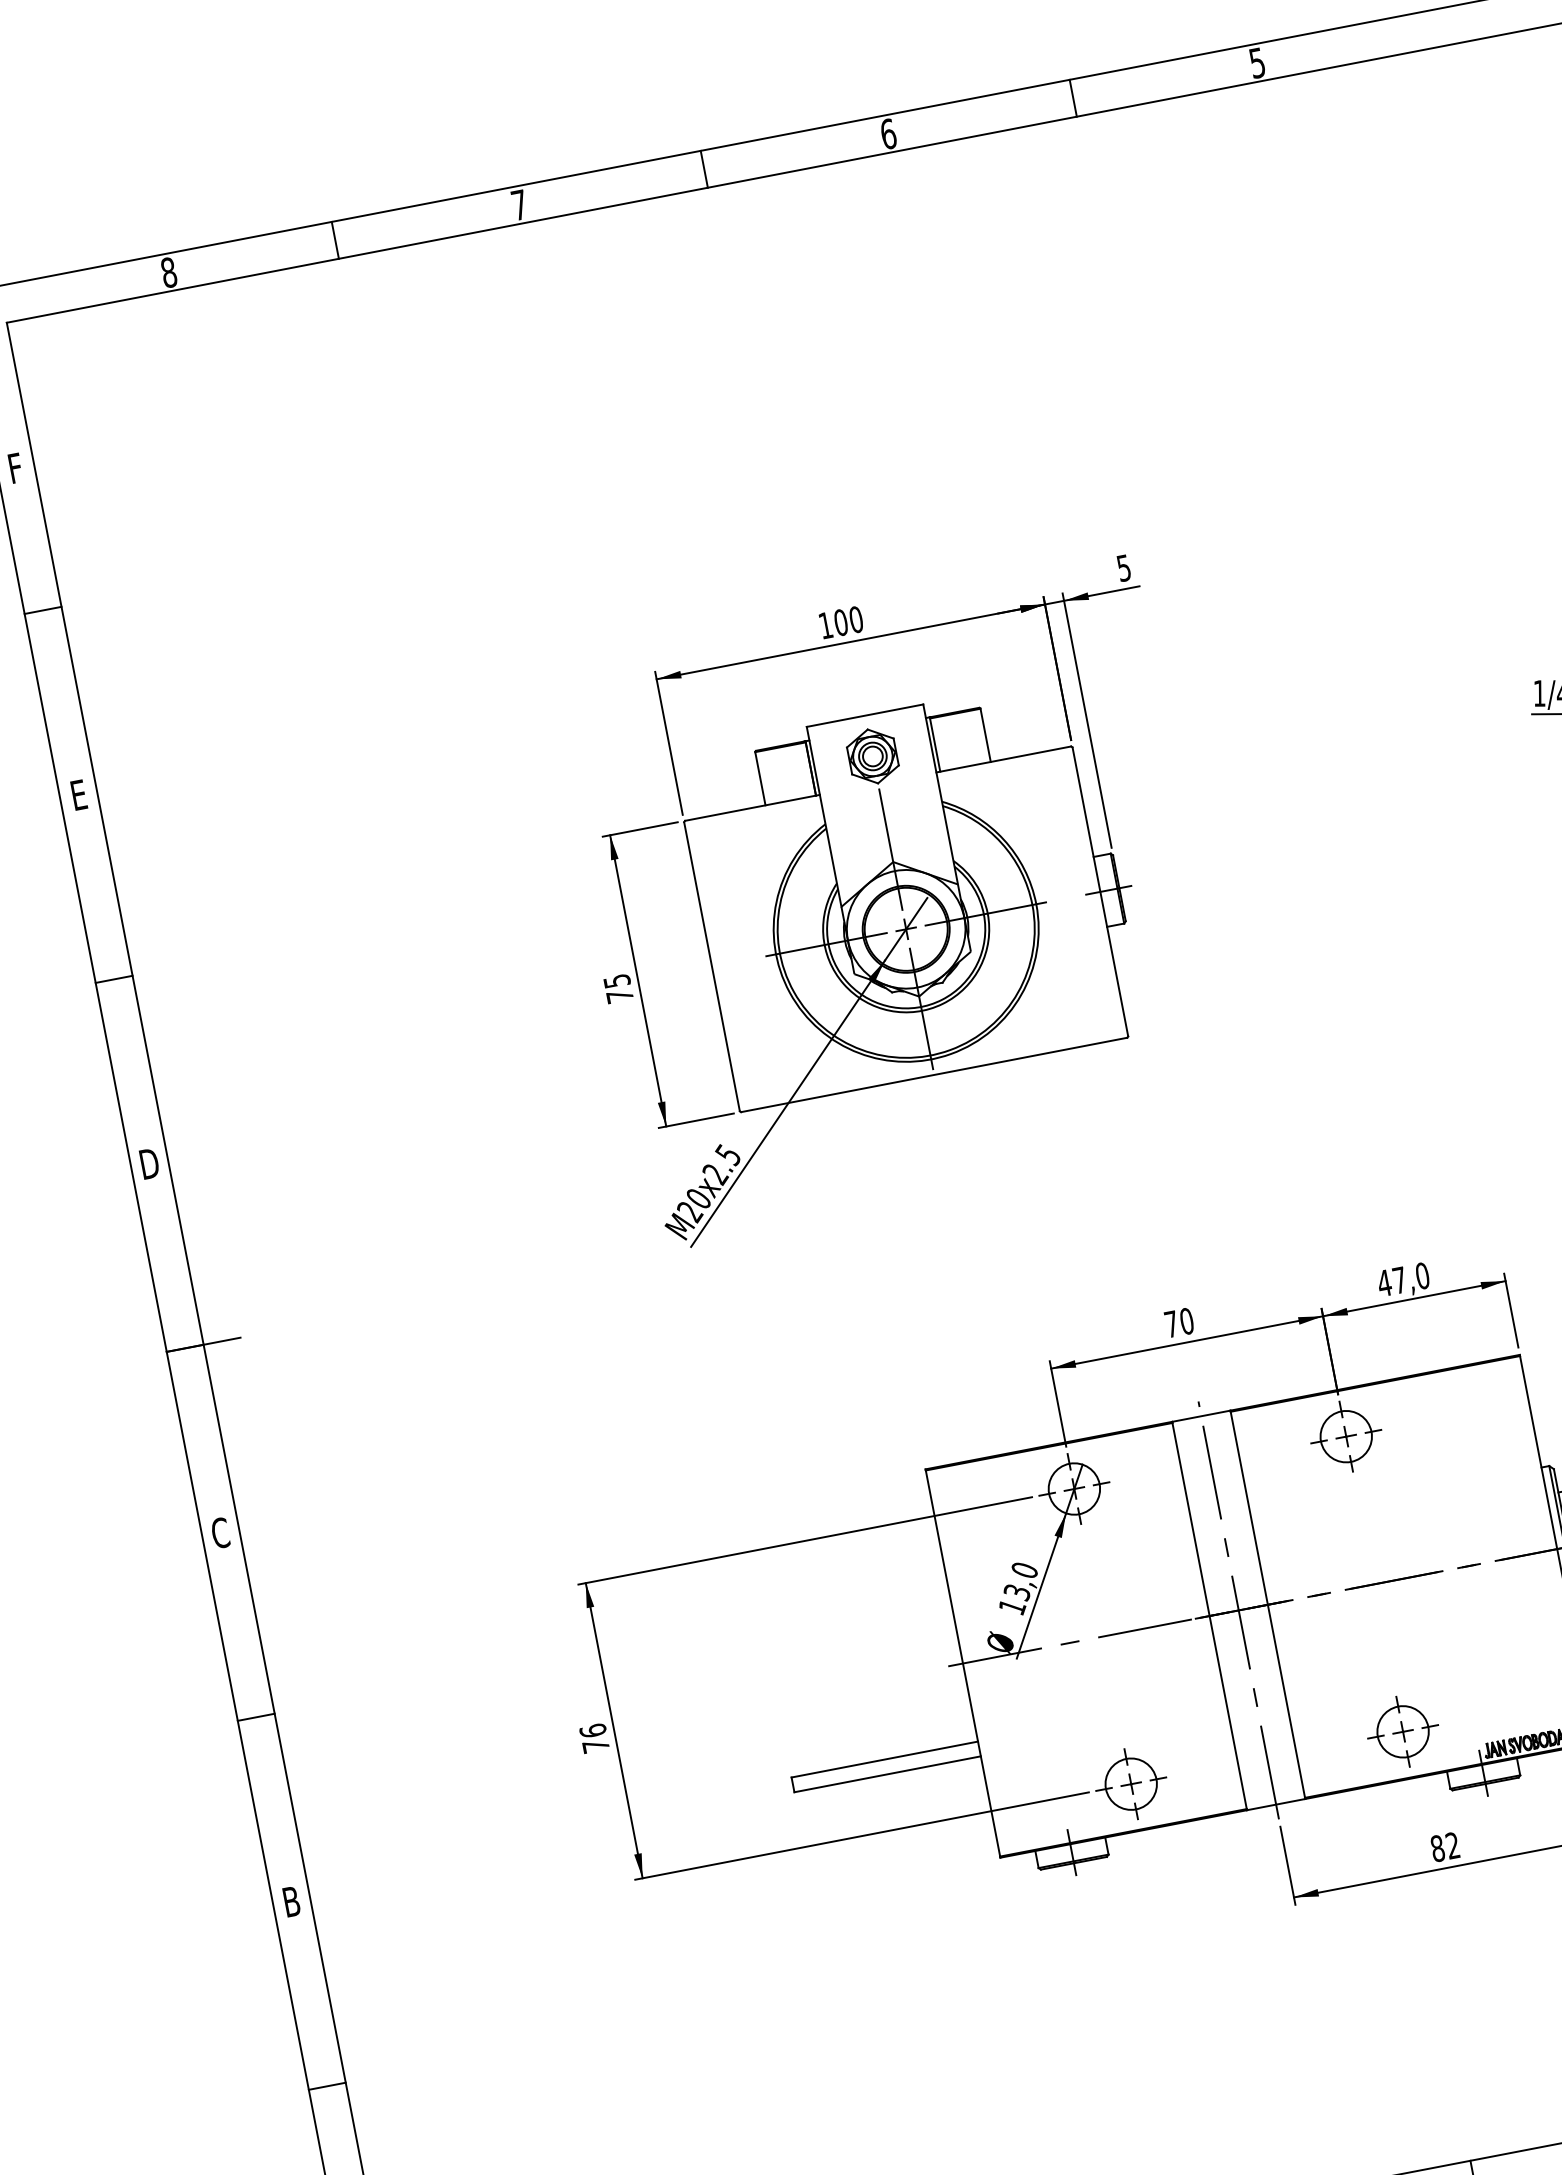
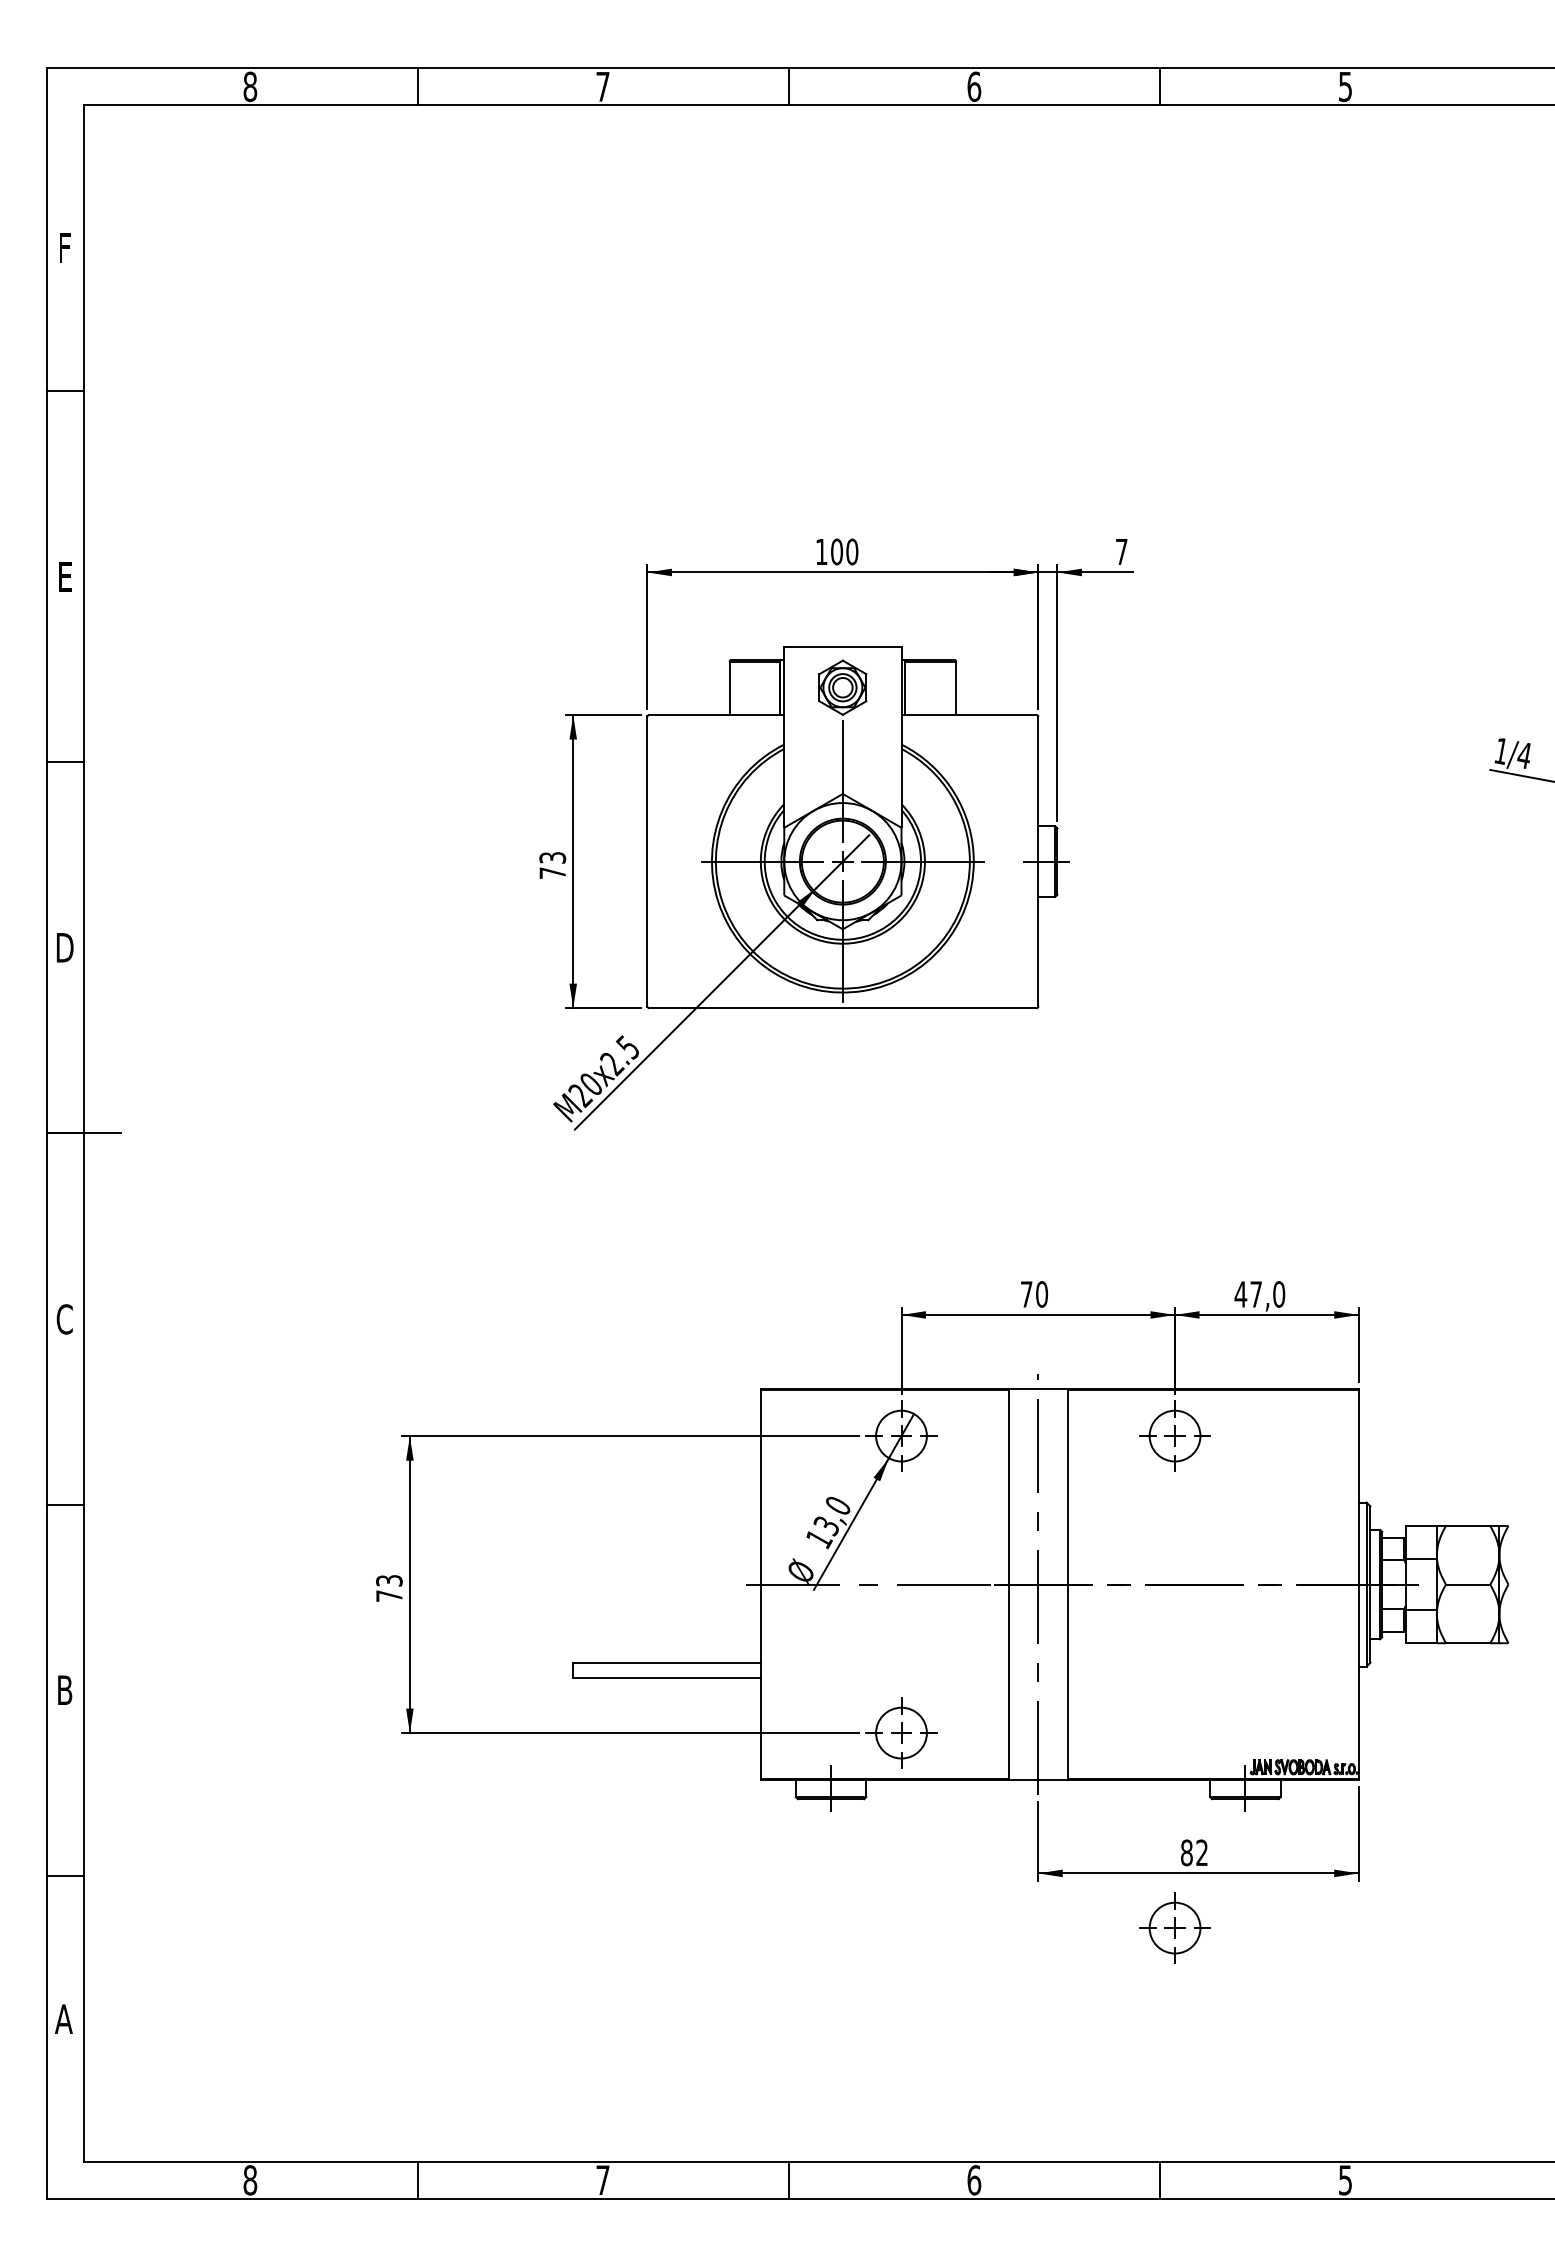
text: (1123, 568) -> (1121, 552), 5 -> 7
text: (616, 980) -> (552, 857), 75 -> 73
text: (593, 1730) -> (389, 1580), 76 -> 73
part: (1402, 1731) -> (1174, 1927), moved

